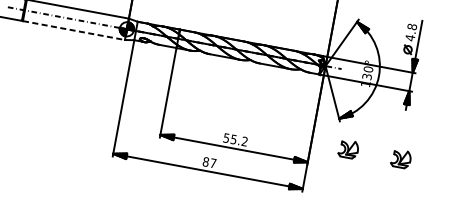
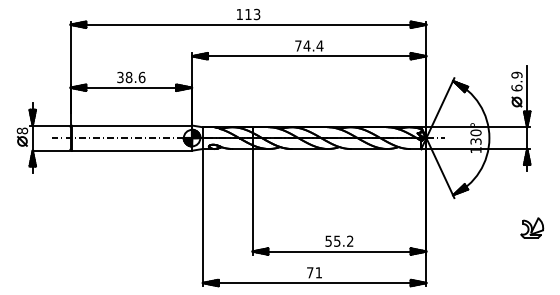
line: (74, 30) -> (132, 150), dashed -> solid
text: (410, 32) -> (516, 81), 4.8 -> 6.9
part: (348, 148) -> (470, 227), removed
text: (209, 162) -> (314, 272), 87 -> 71

